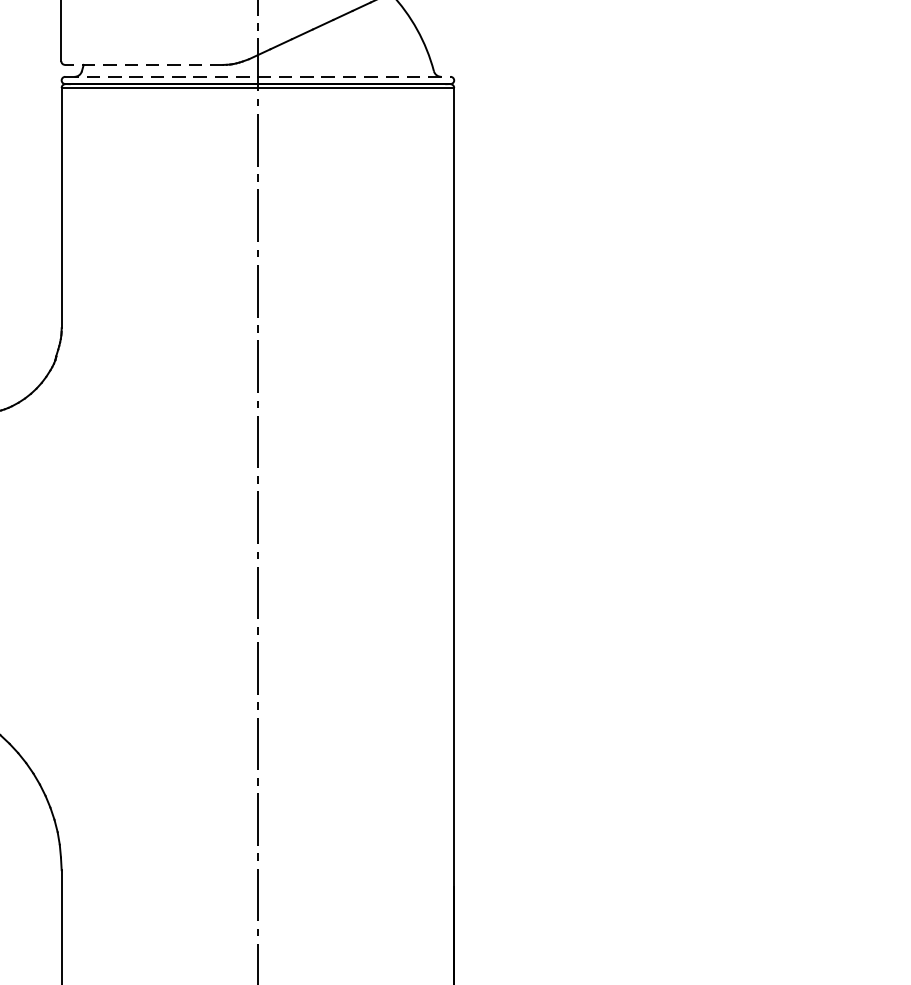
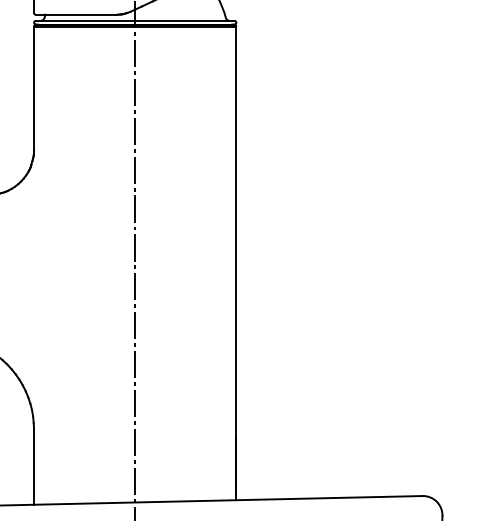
line: (143, 64) -> (76, 14), dashed -> solid
line: (258, 76) -> (135, 20), dashed -> solid

